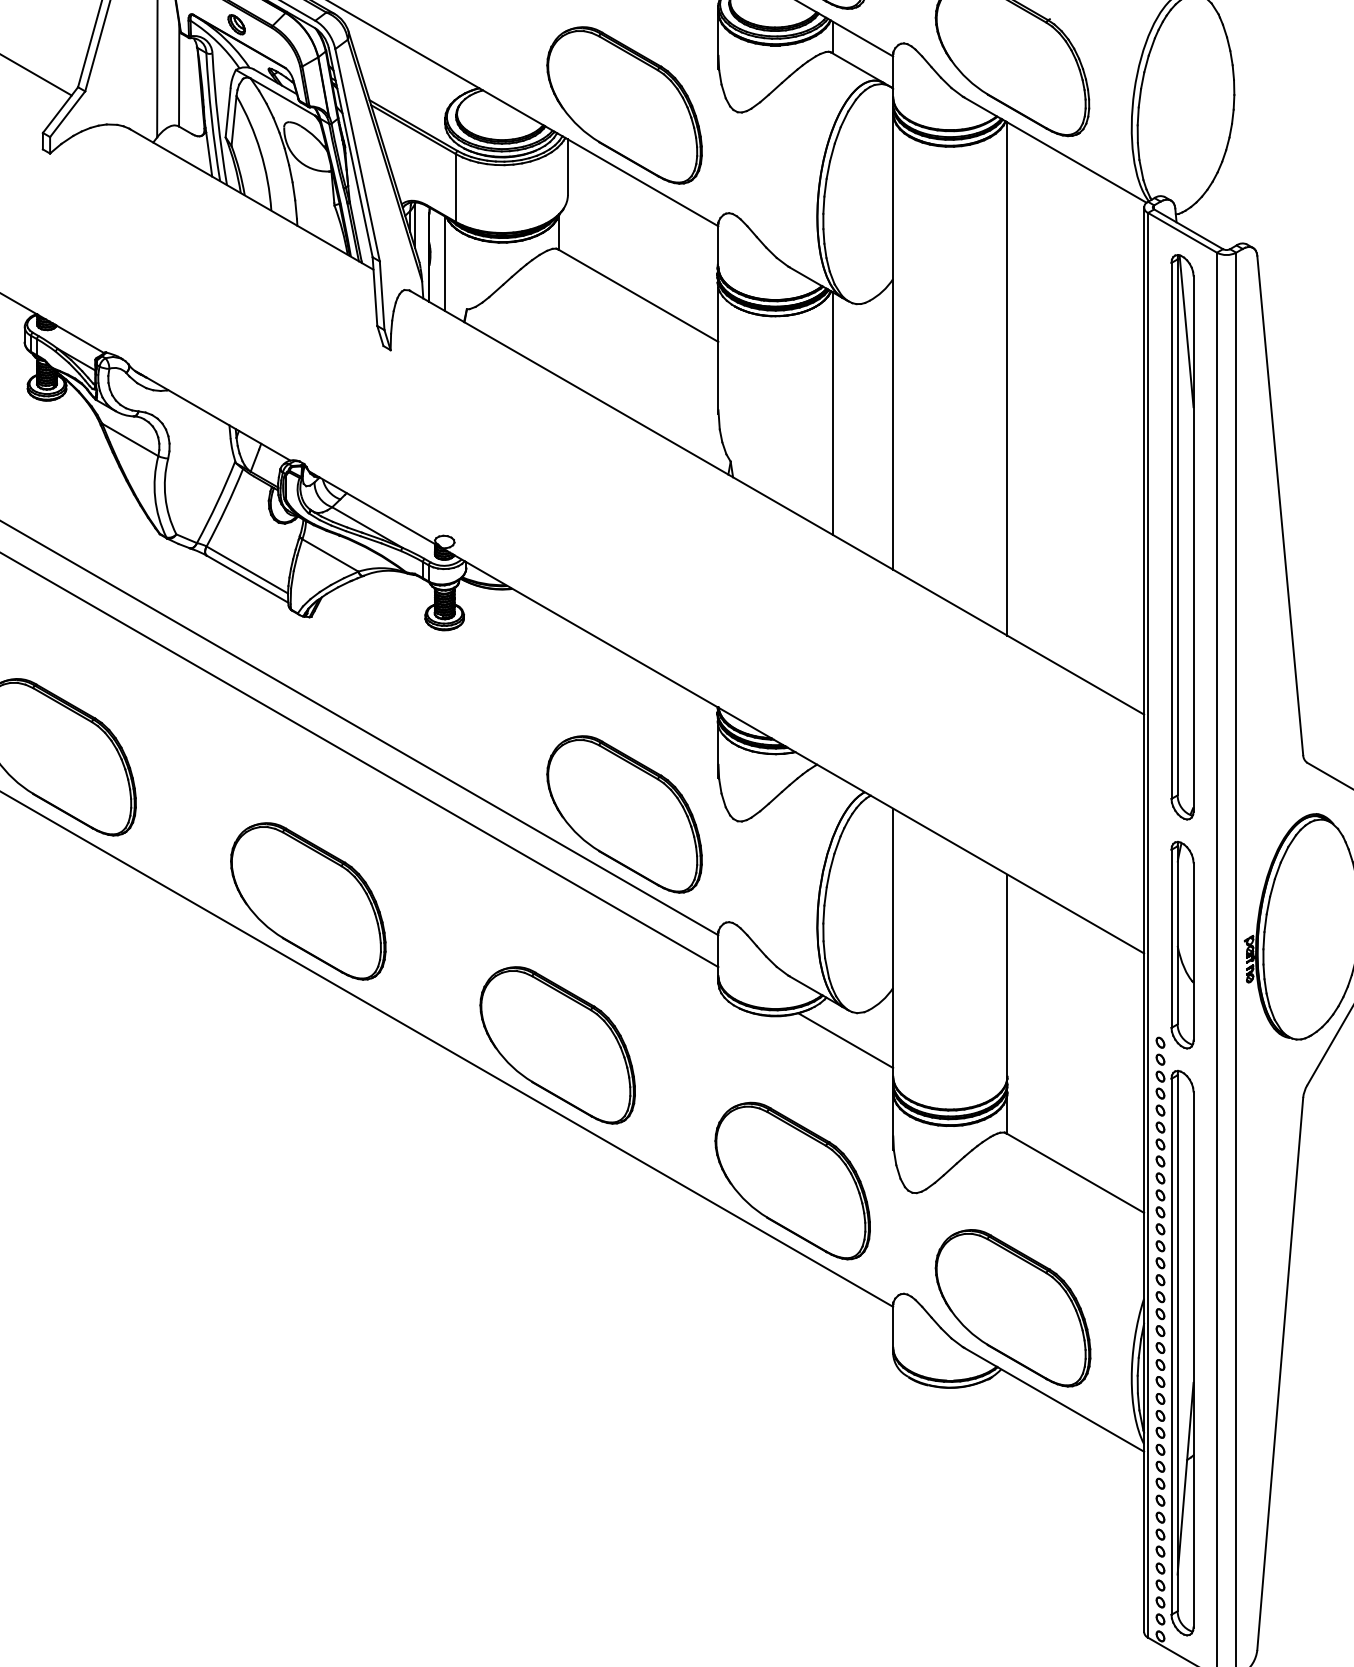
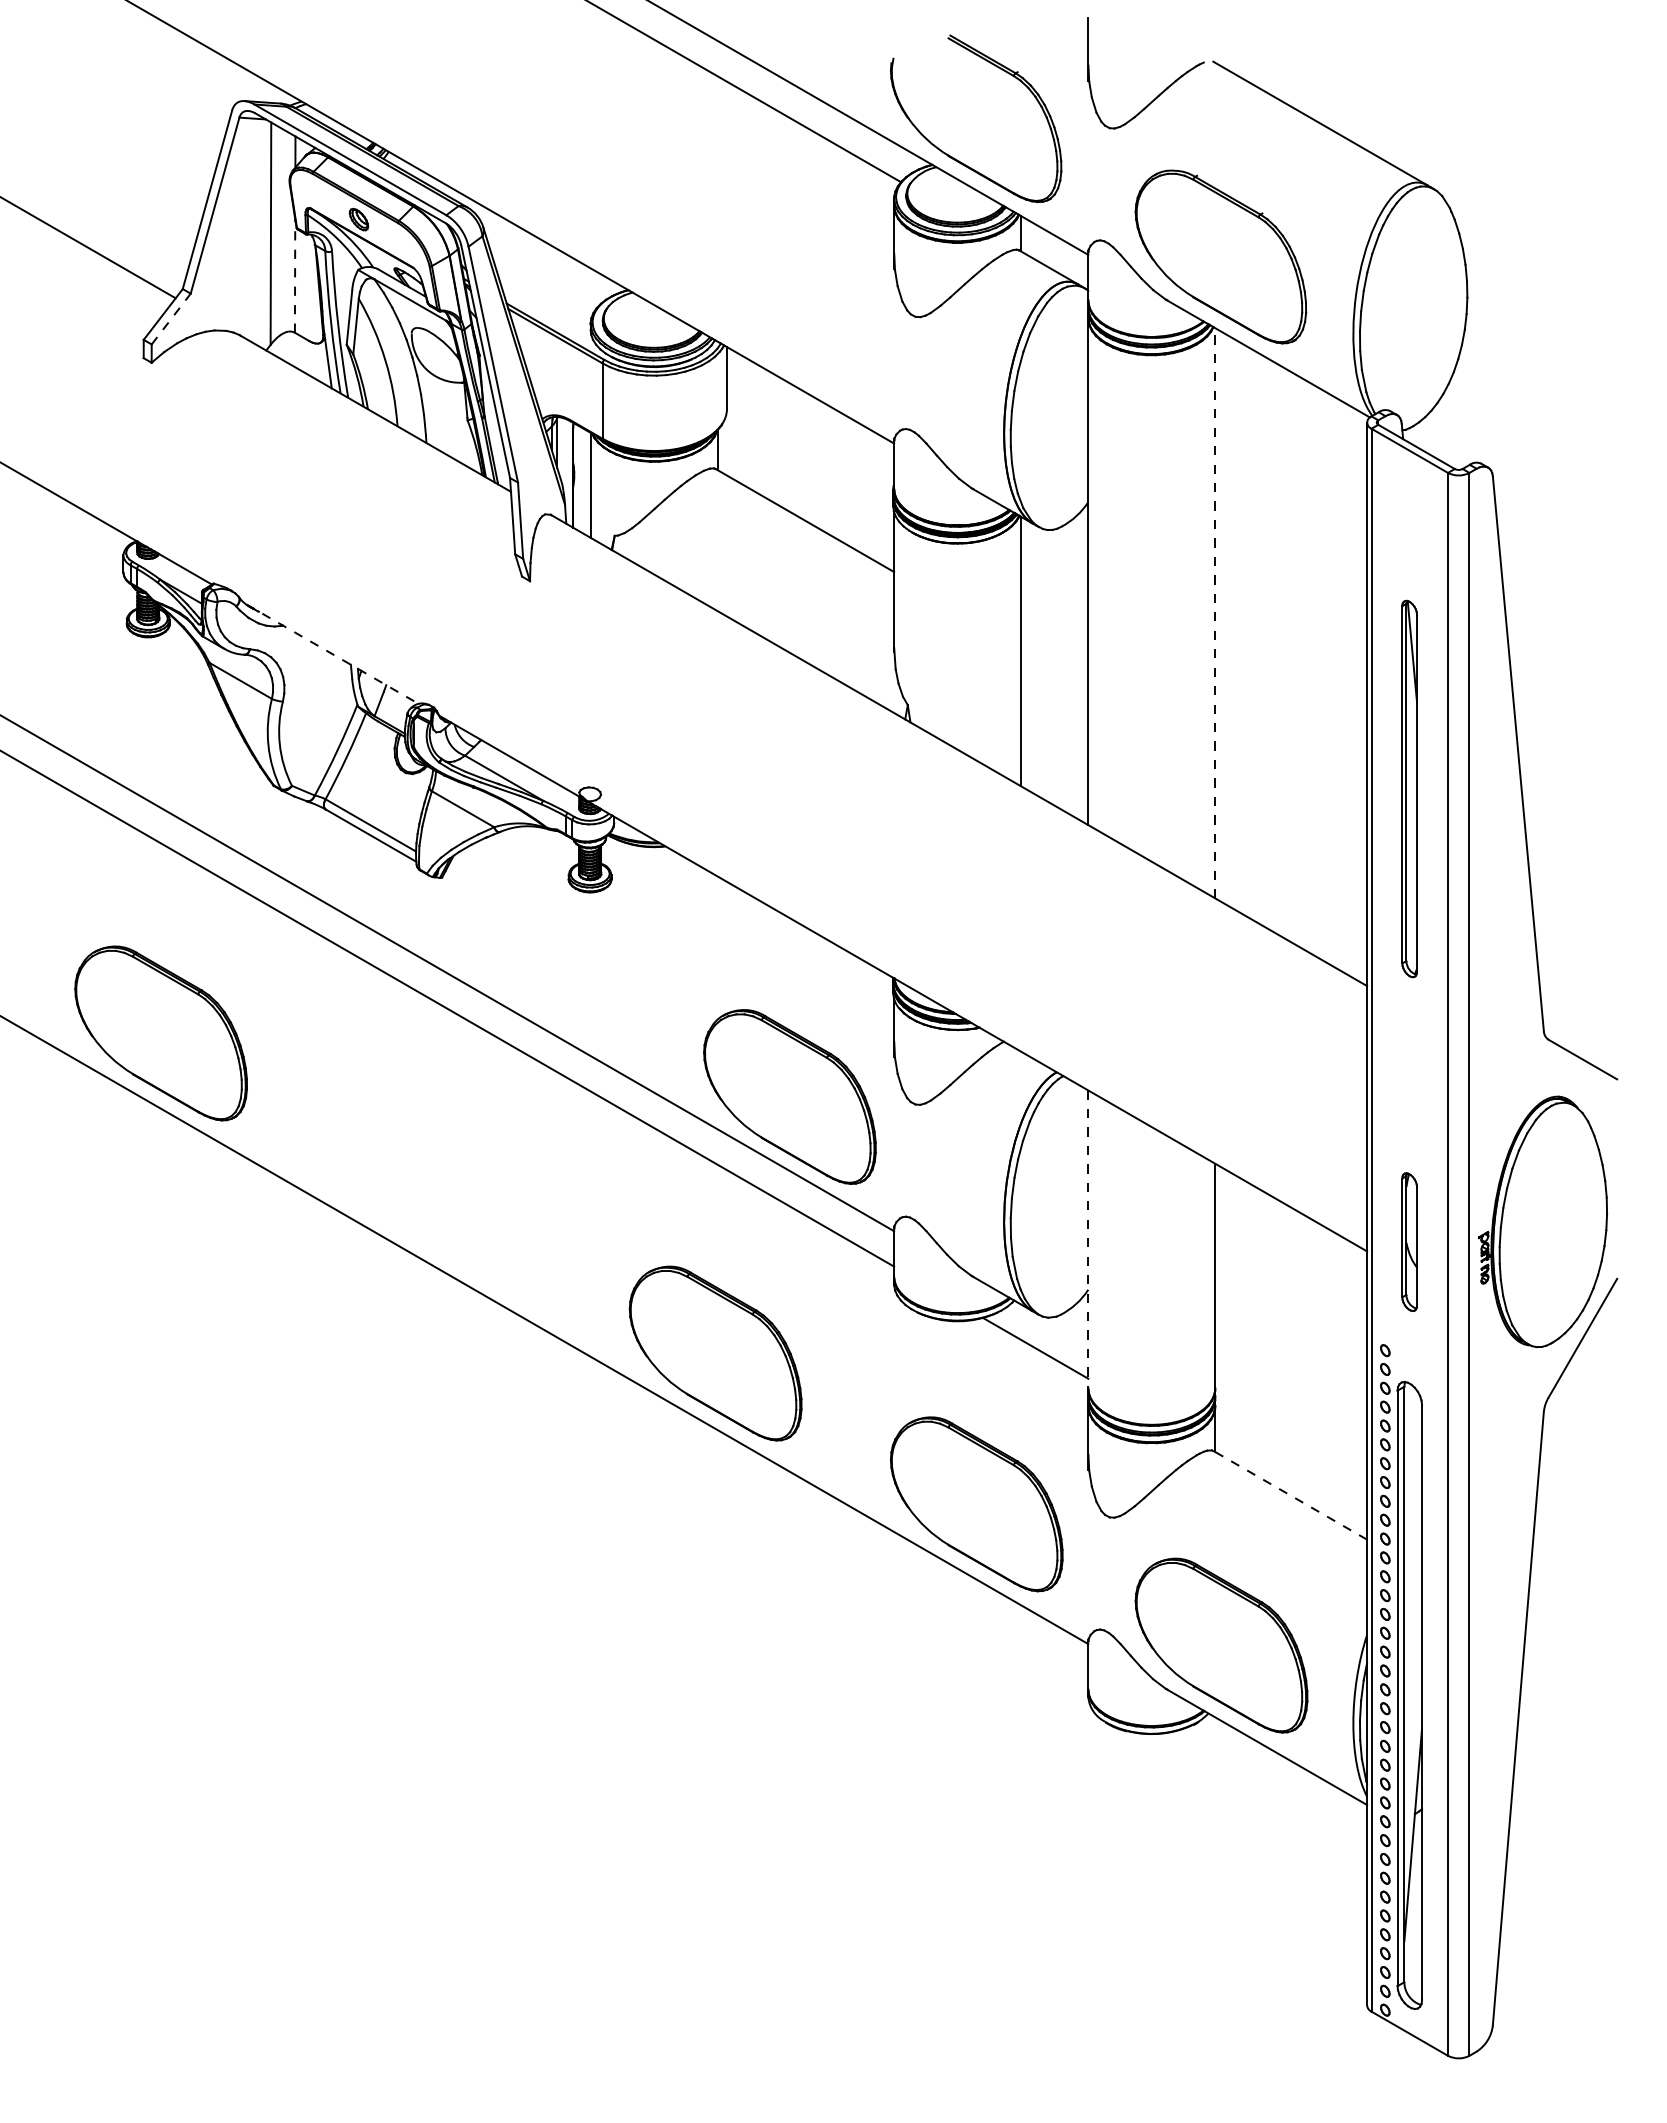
line: (179, 75) -> (295, 276), solid -> dashed
part: (624, 105) -> (789, 309), removed
line: (67, 113) -> (171, 318), solid -> dashed
line: (1007, 378) -> (1215, 612), solid -> dashed
line: (212, 416) -> (332, 654), solid -> dashed
part: (1182, 536) -> (1409, 788), size x0.6
part: (308, 901) -> (438, 1193), removed
line: (893, 942) -> (1088, 1239), solid -> dashed
part: (1182, 944) -> (1409, 1241), size x0.6
line: (1075, 1173) -> (1290, 1495), solid -> dashed

